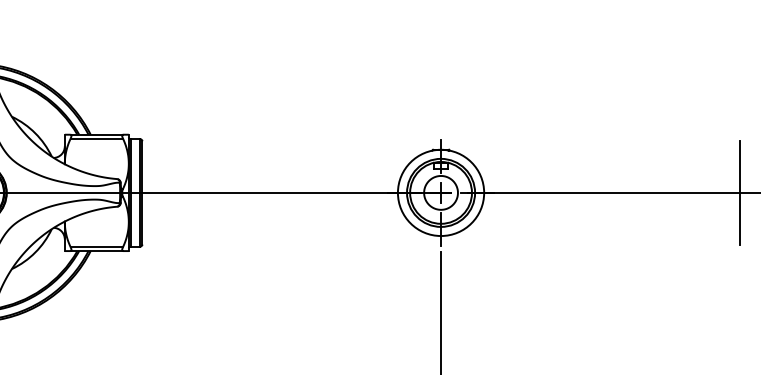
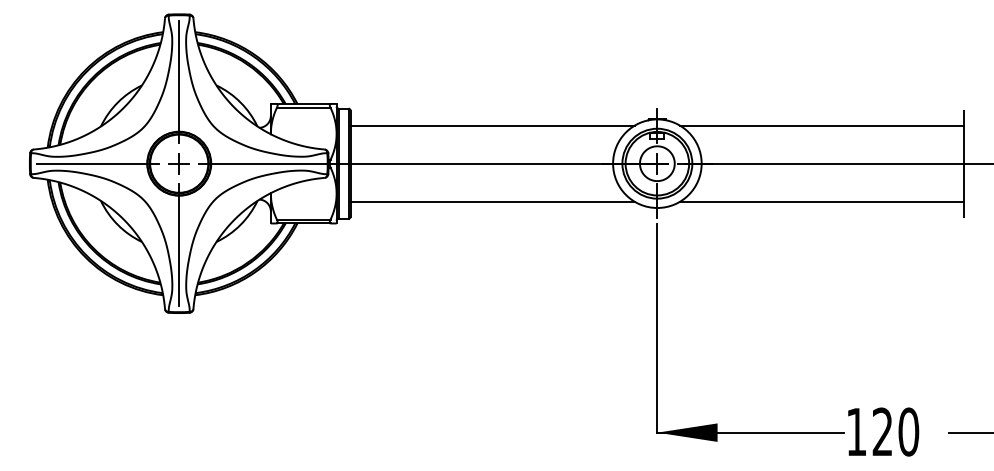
line: (280, 155) -> (492, 125), added
line: (601, 155) -> (822, 125), added
line: (280, 229) -> (492, 201), added
line: (601, 229) -> (822, 201), added

